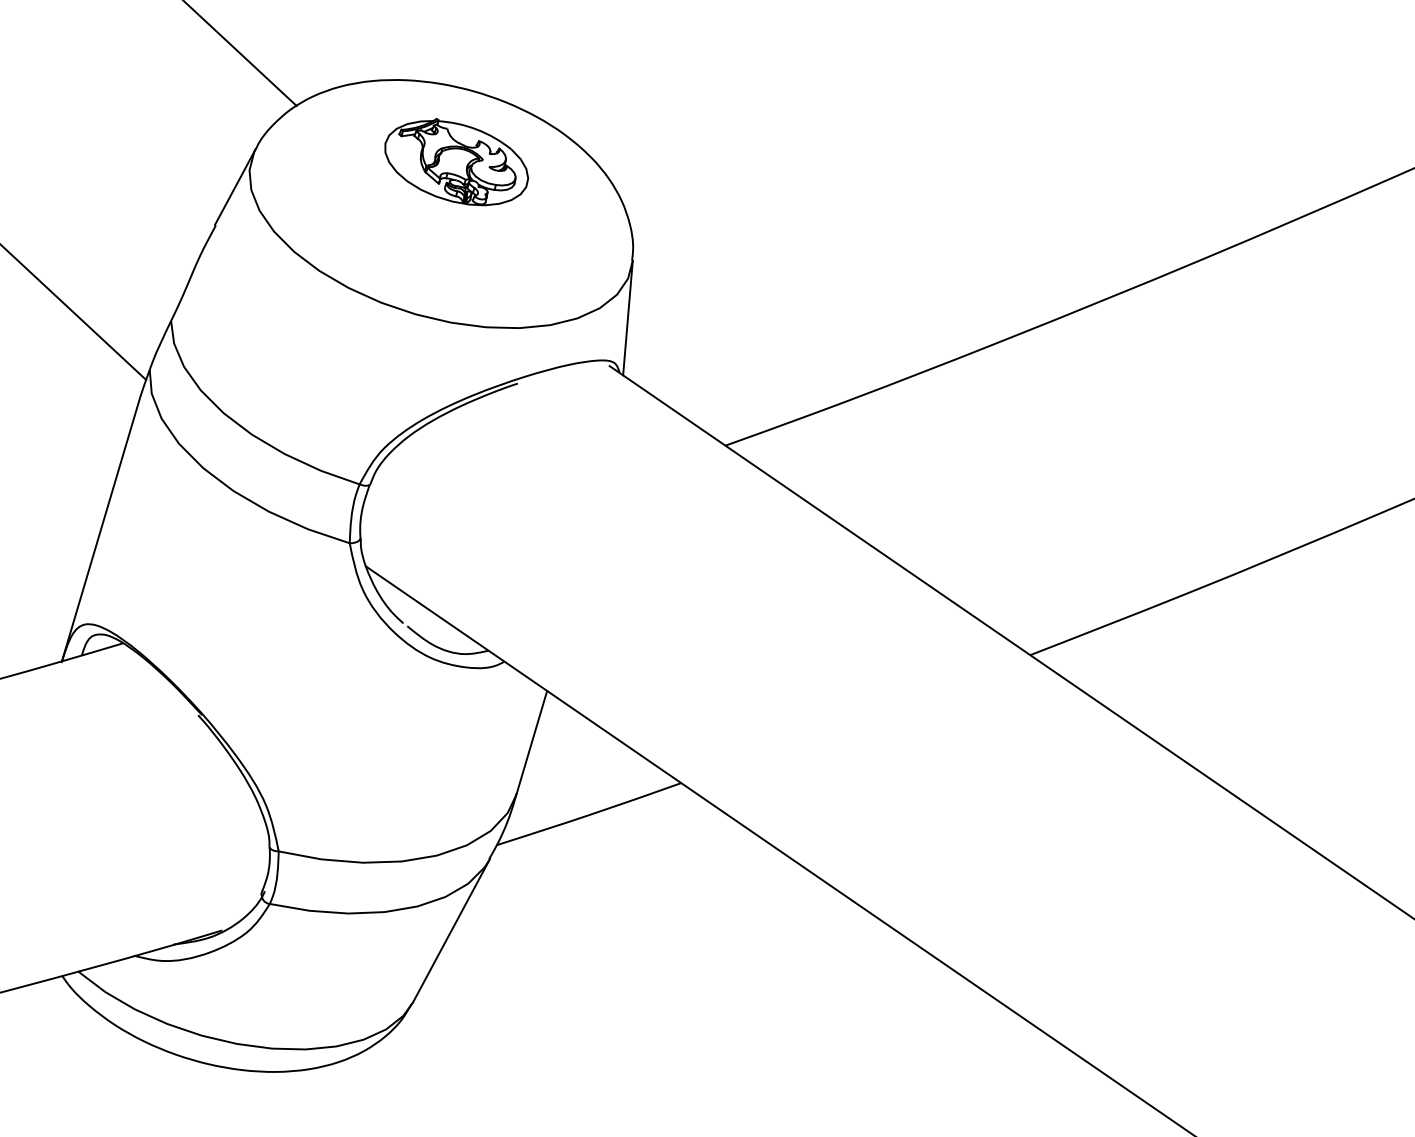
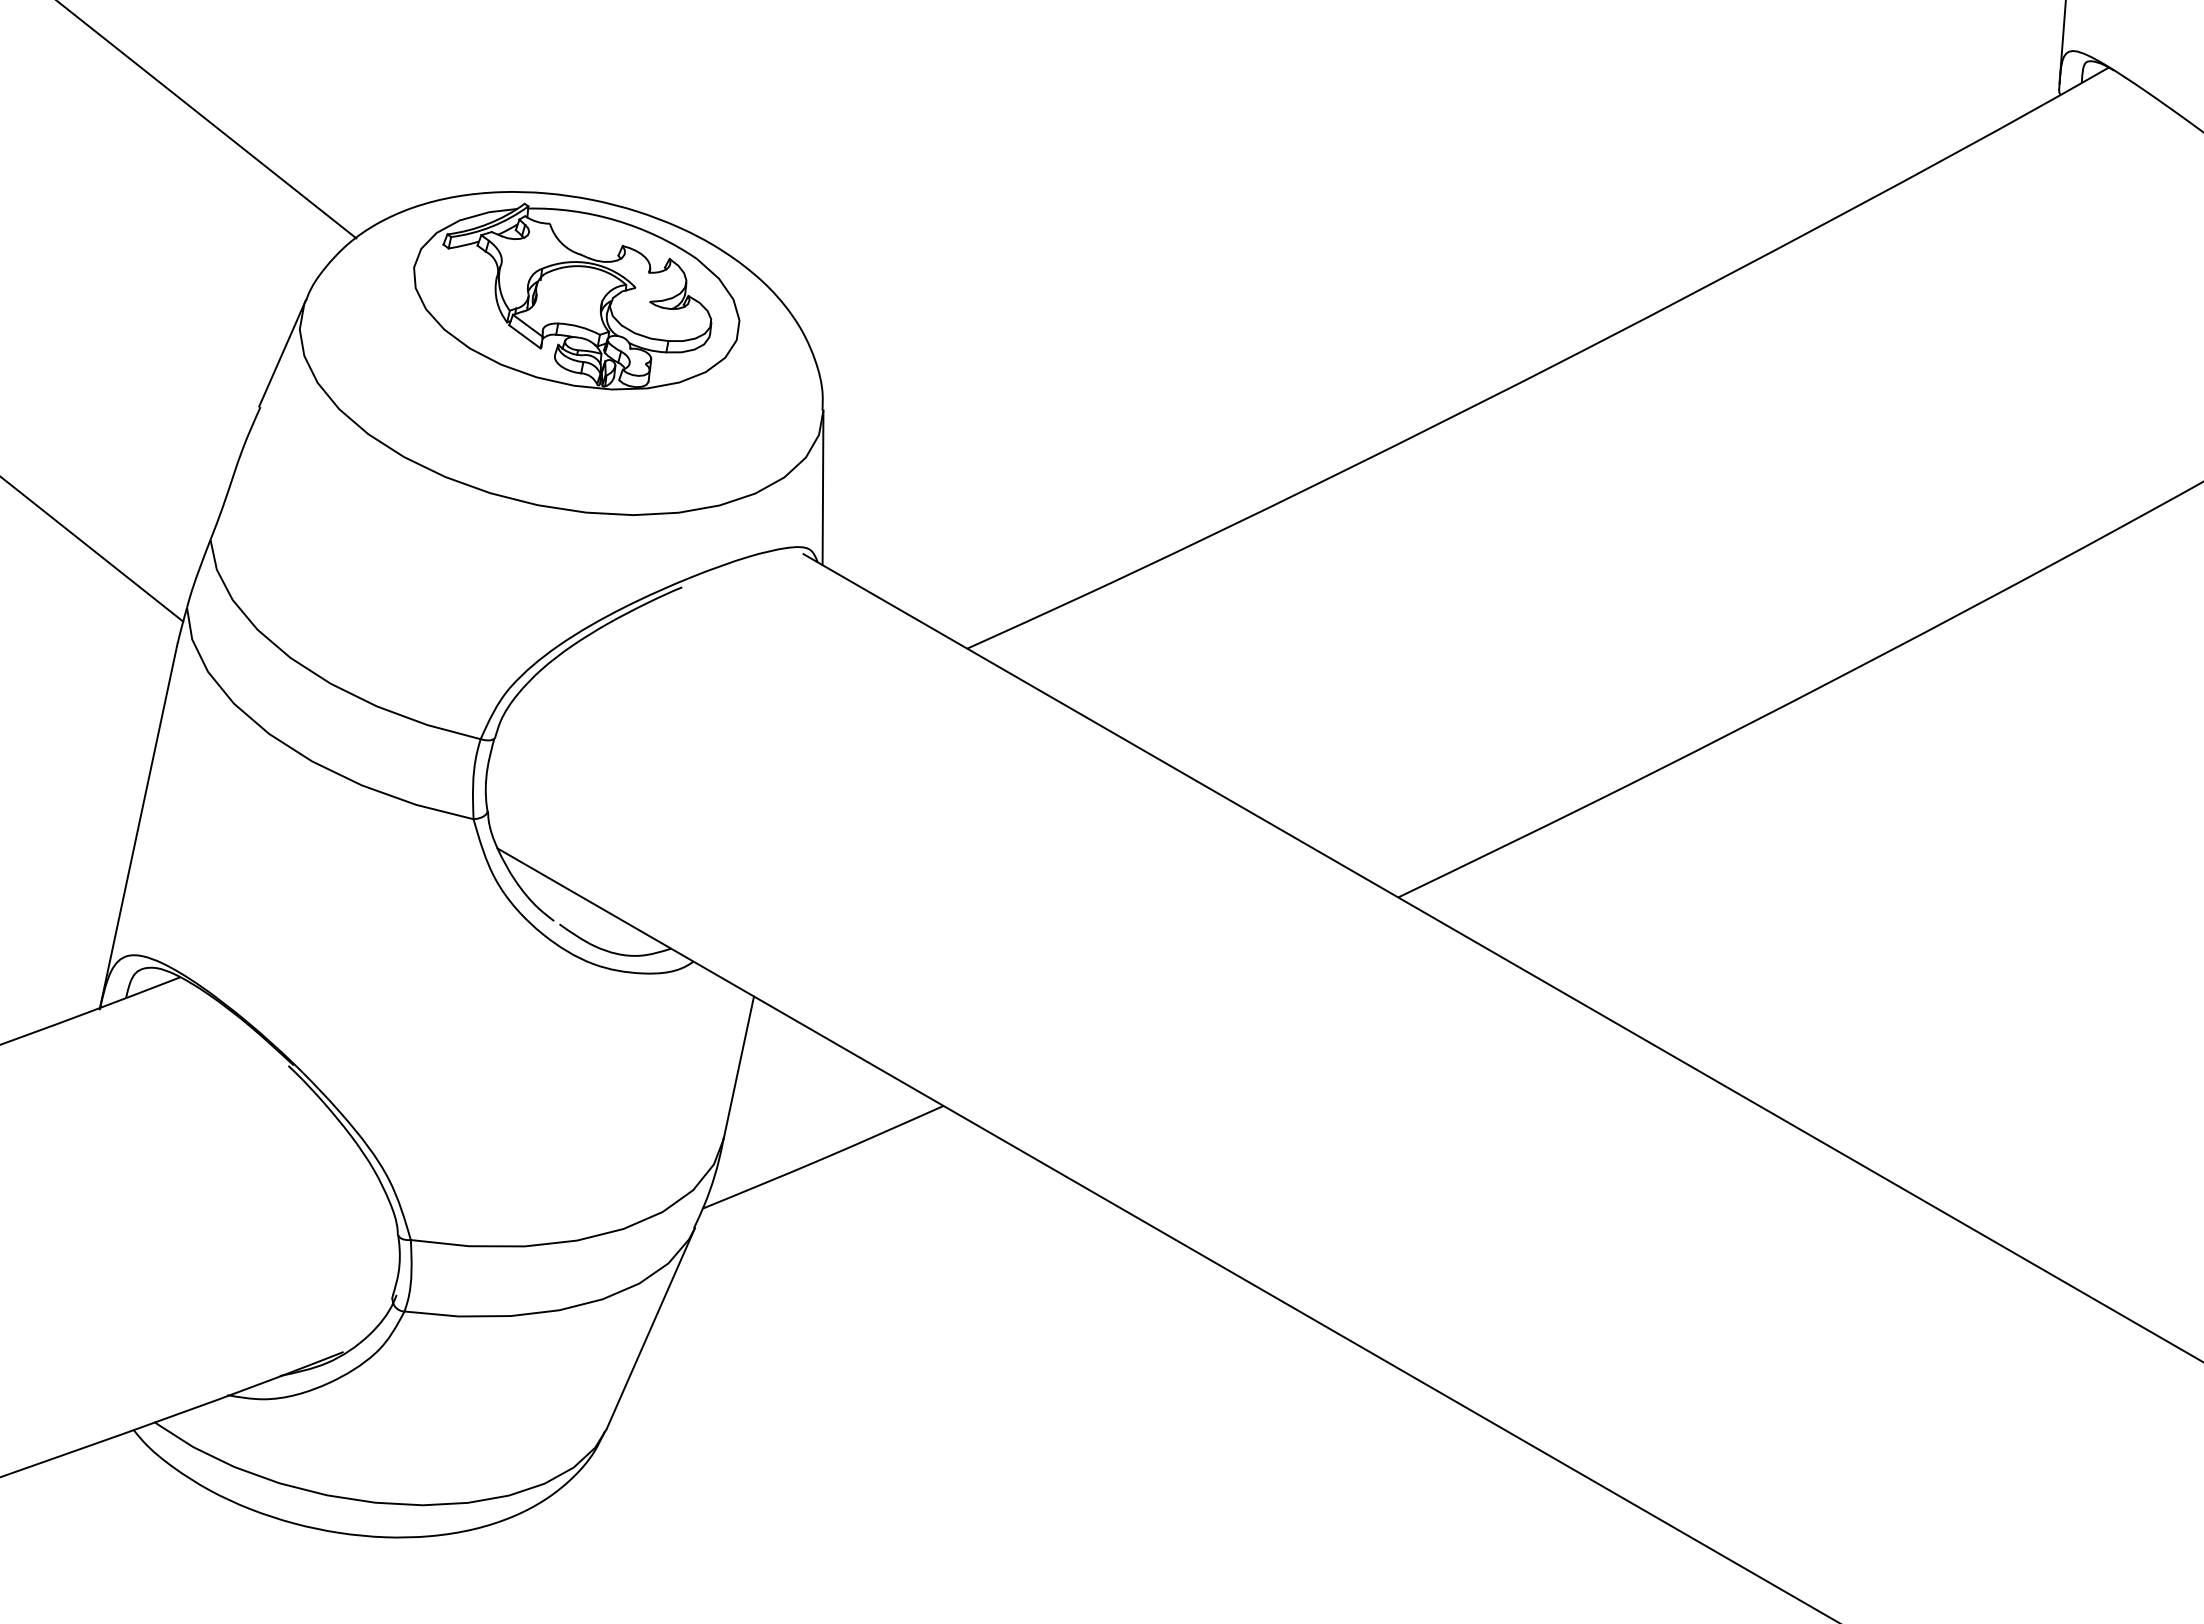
part: (456, 161) -> (576, 296), size x1.67

